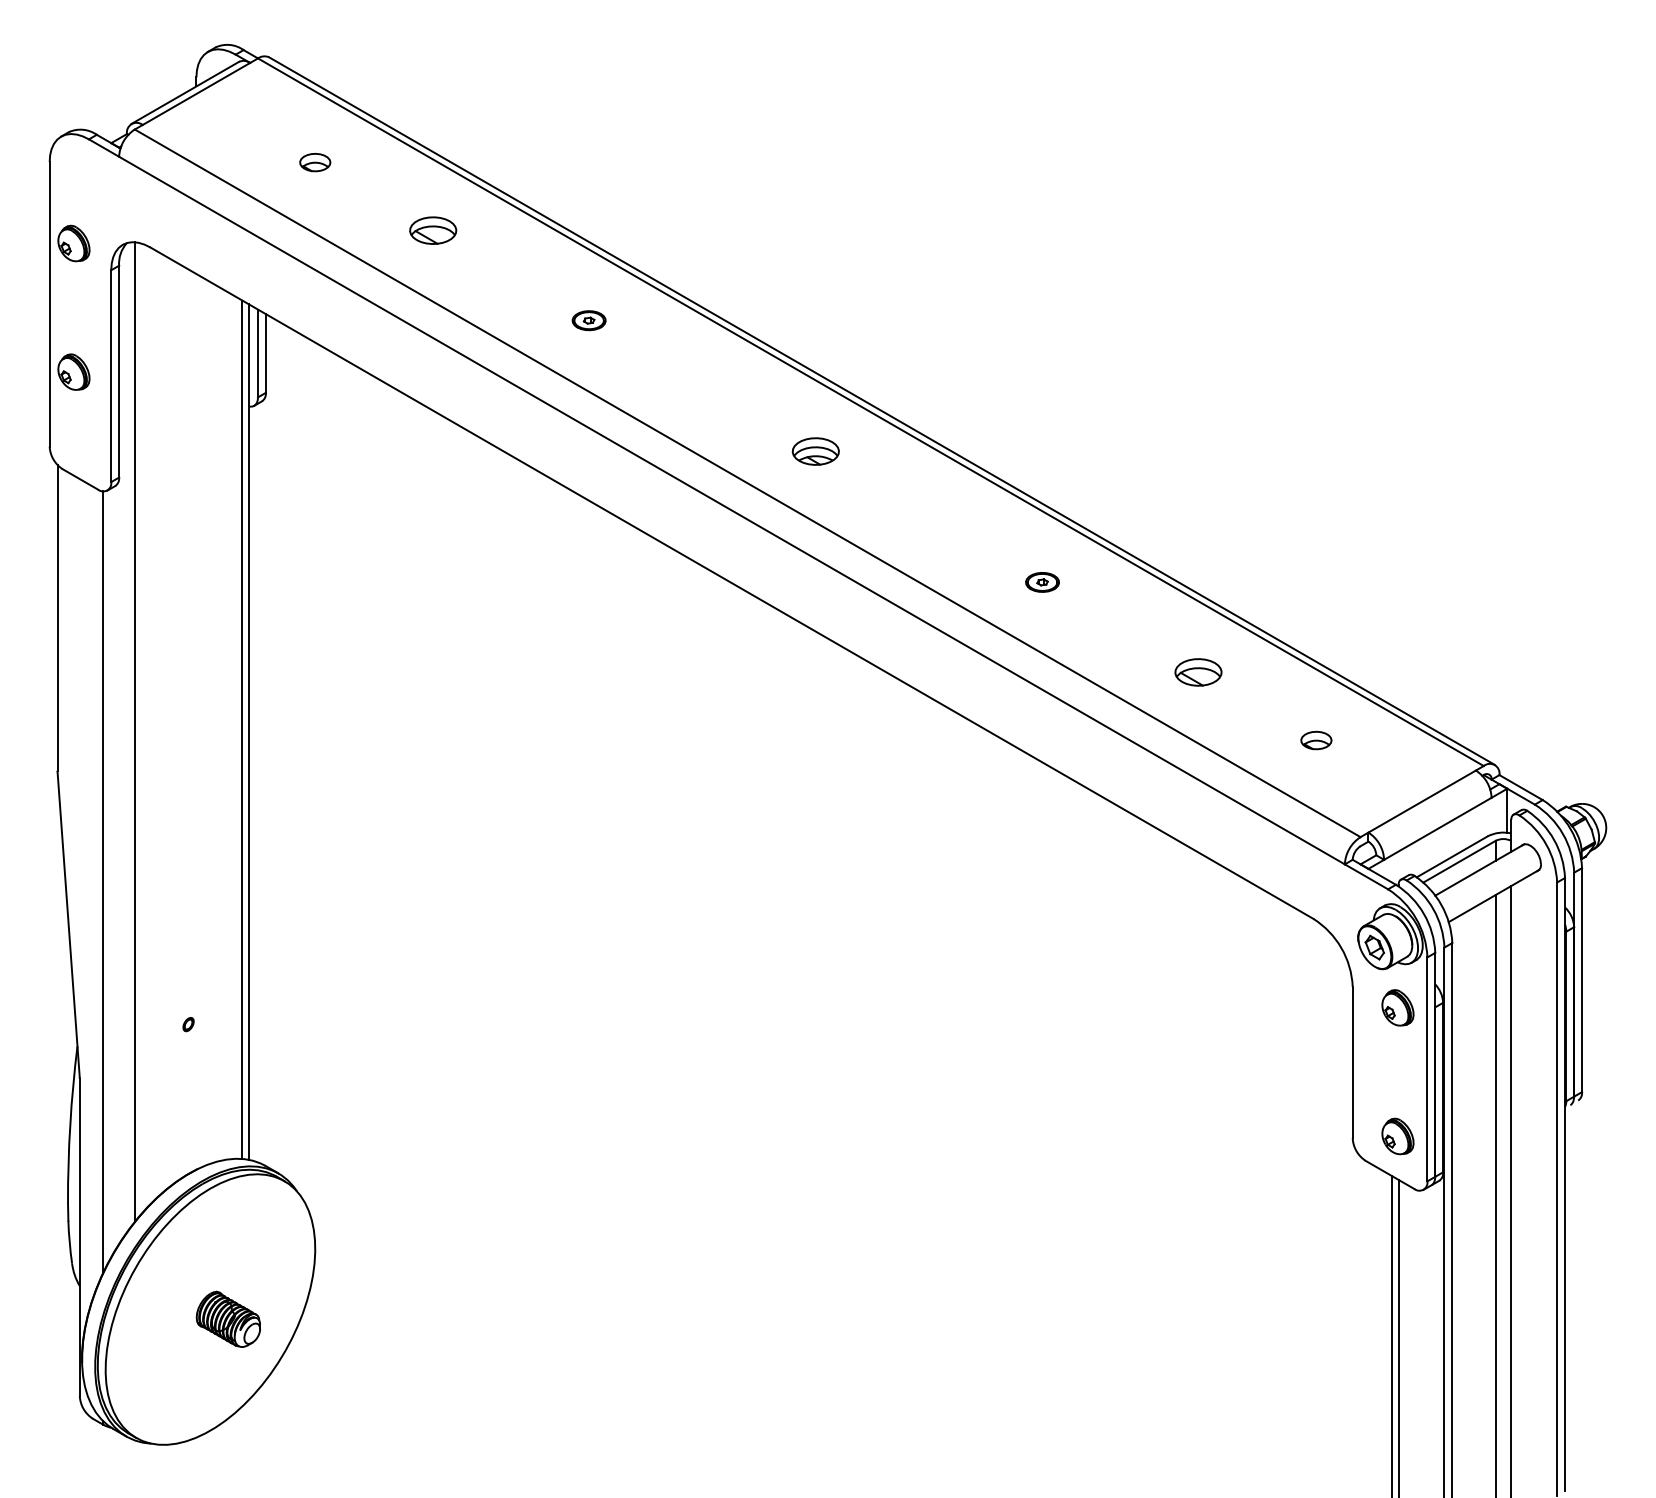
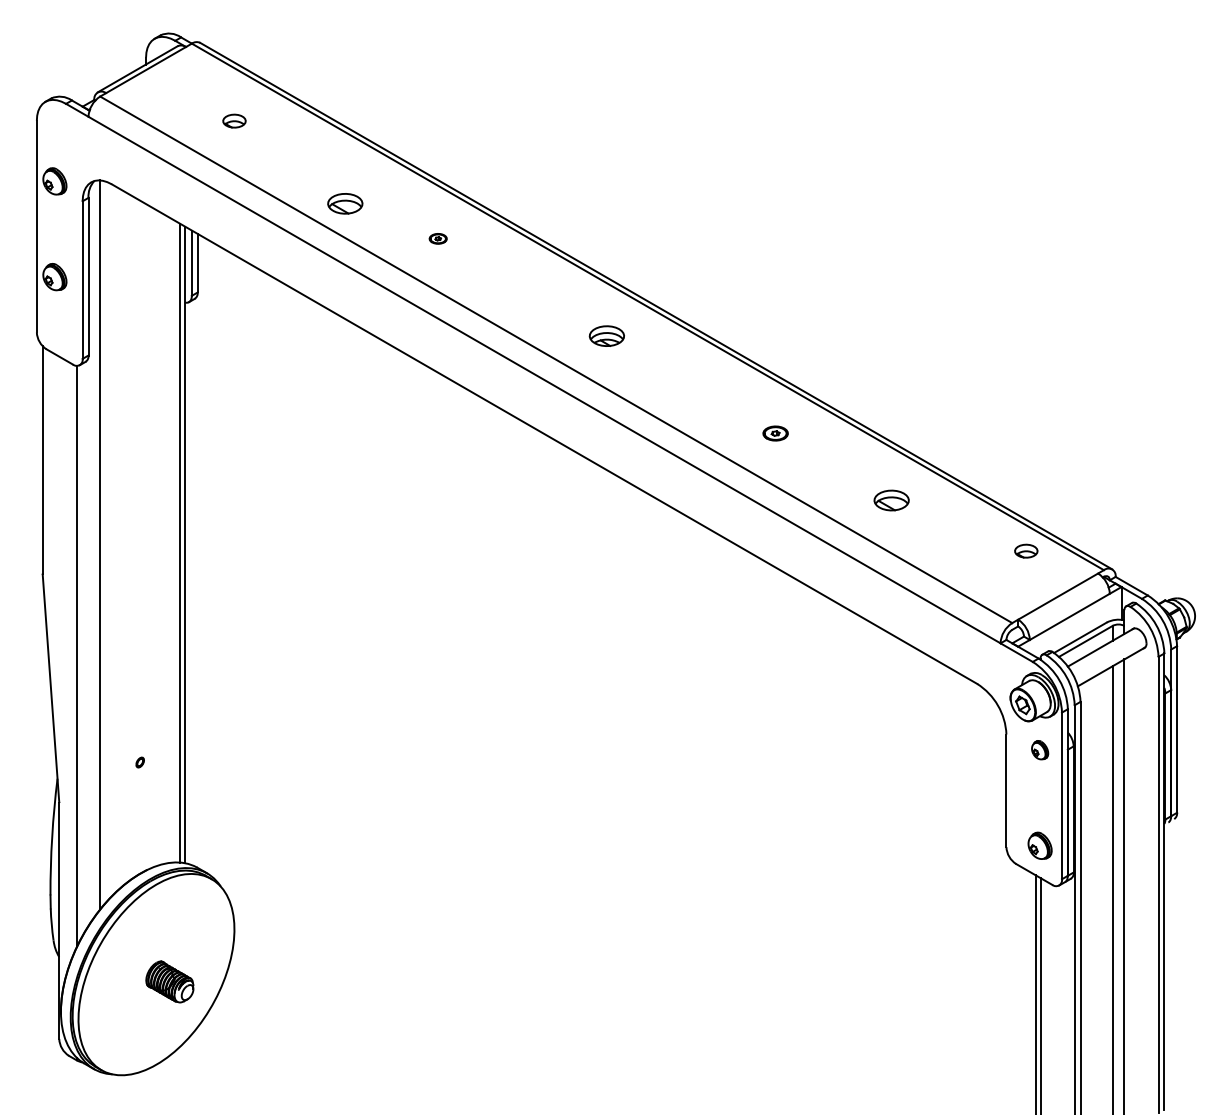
part: (433, 230) -> (345, 203), moved
part: (588, 320) -> (437, 238), size x0.7
part: (1316, 740) -> (1026, 551), moved
part: (1397, 1007) -> (1039, 749), size x0.7

